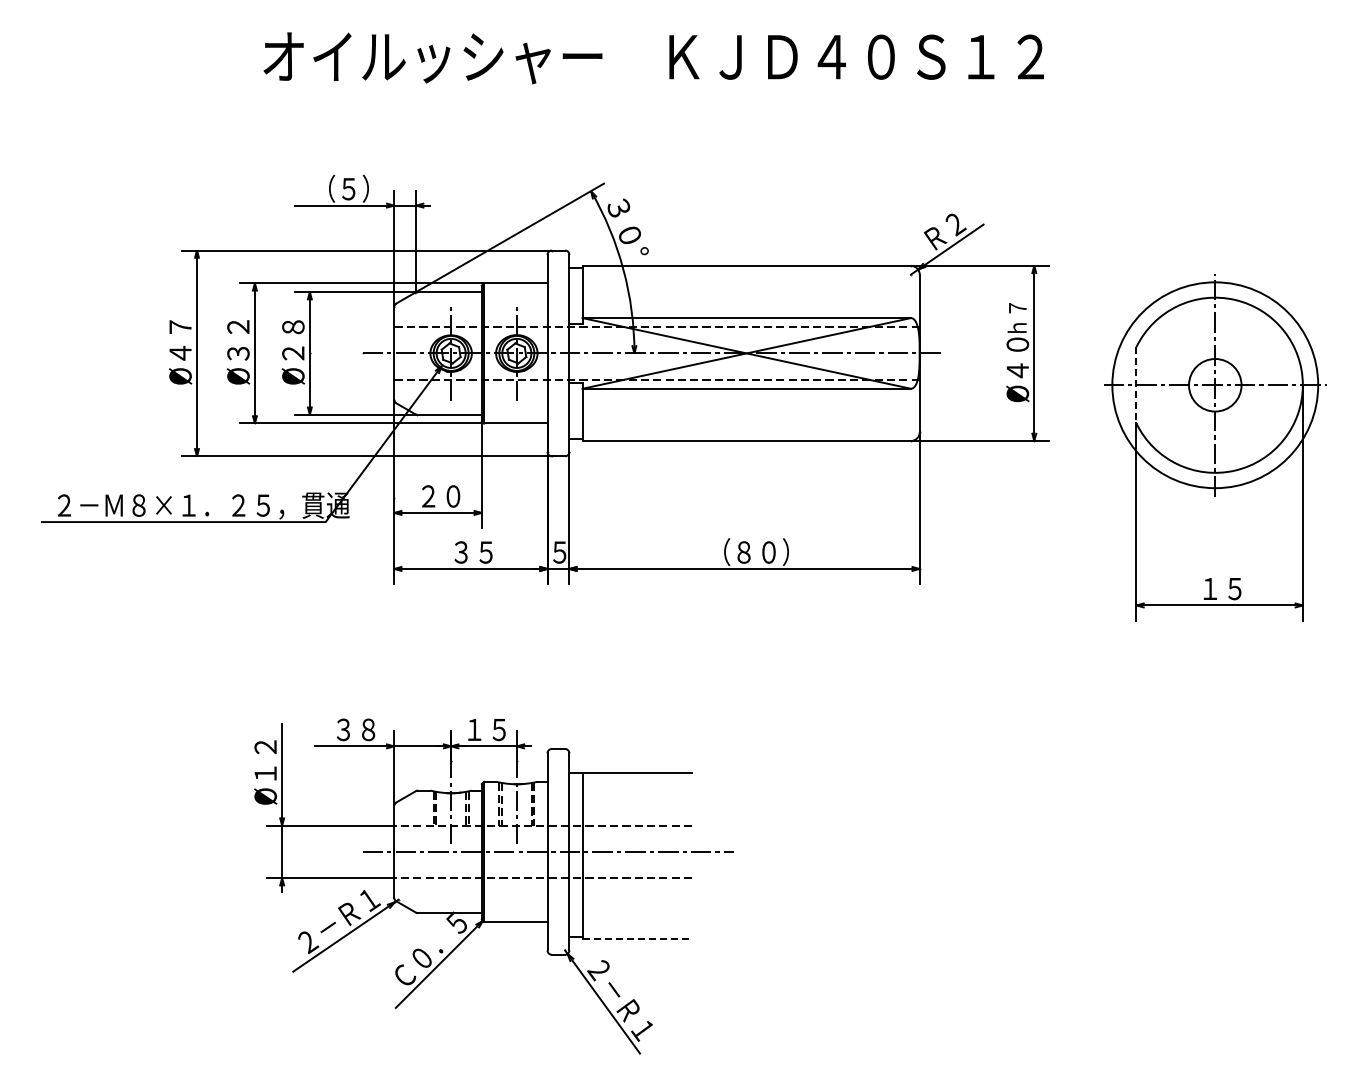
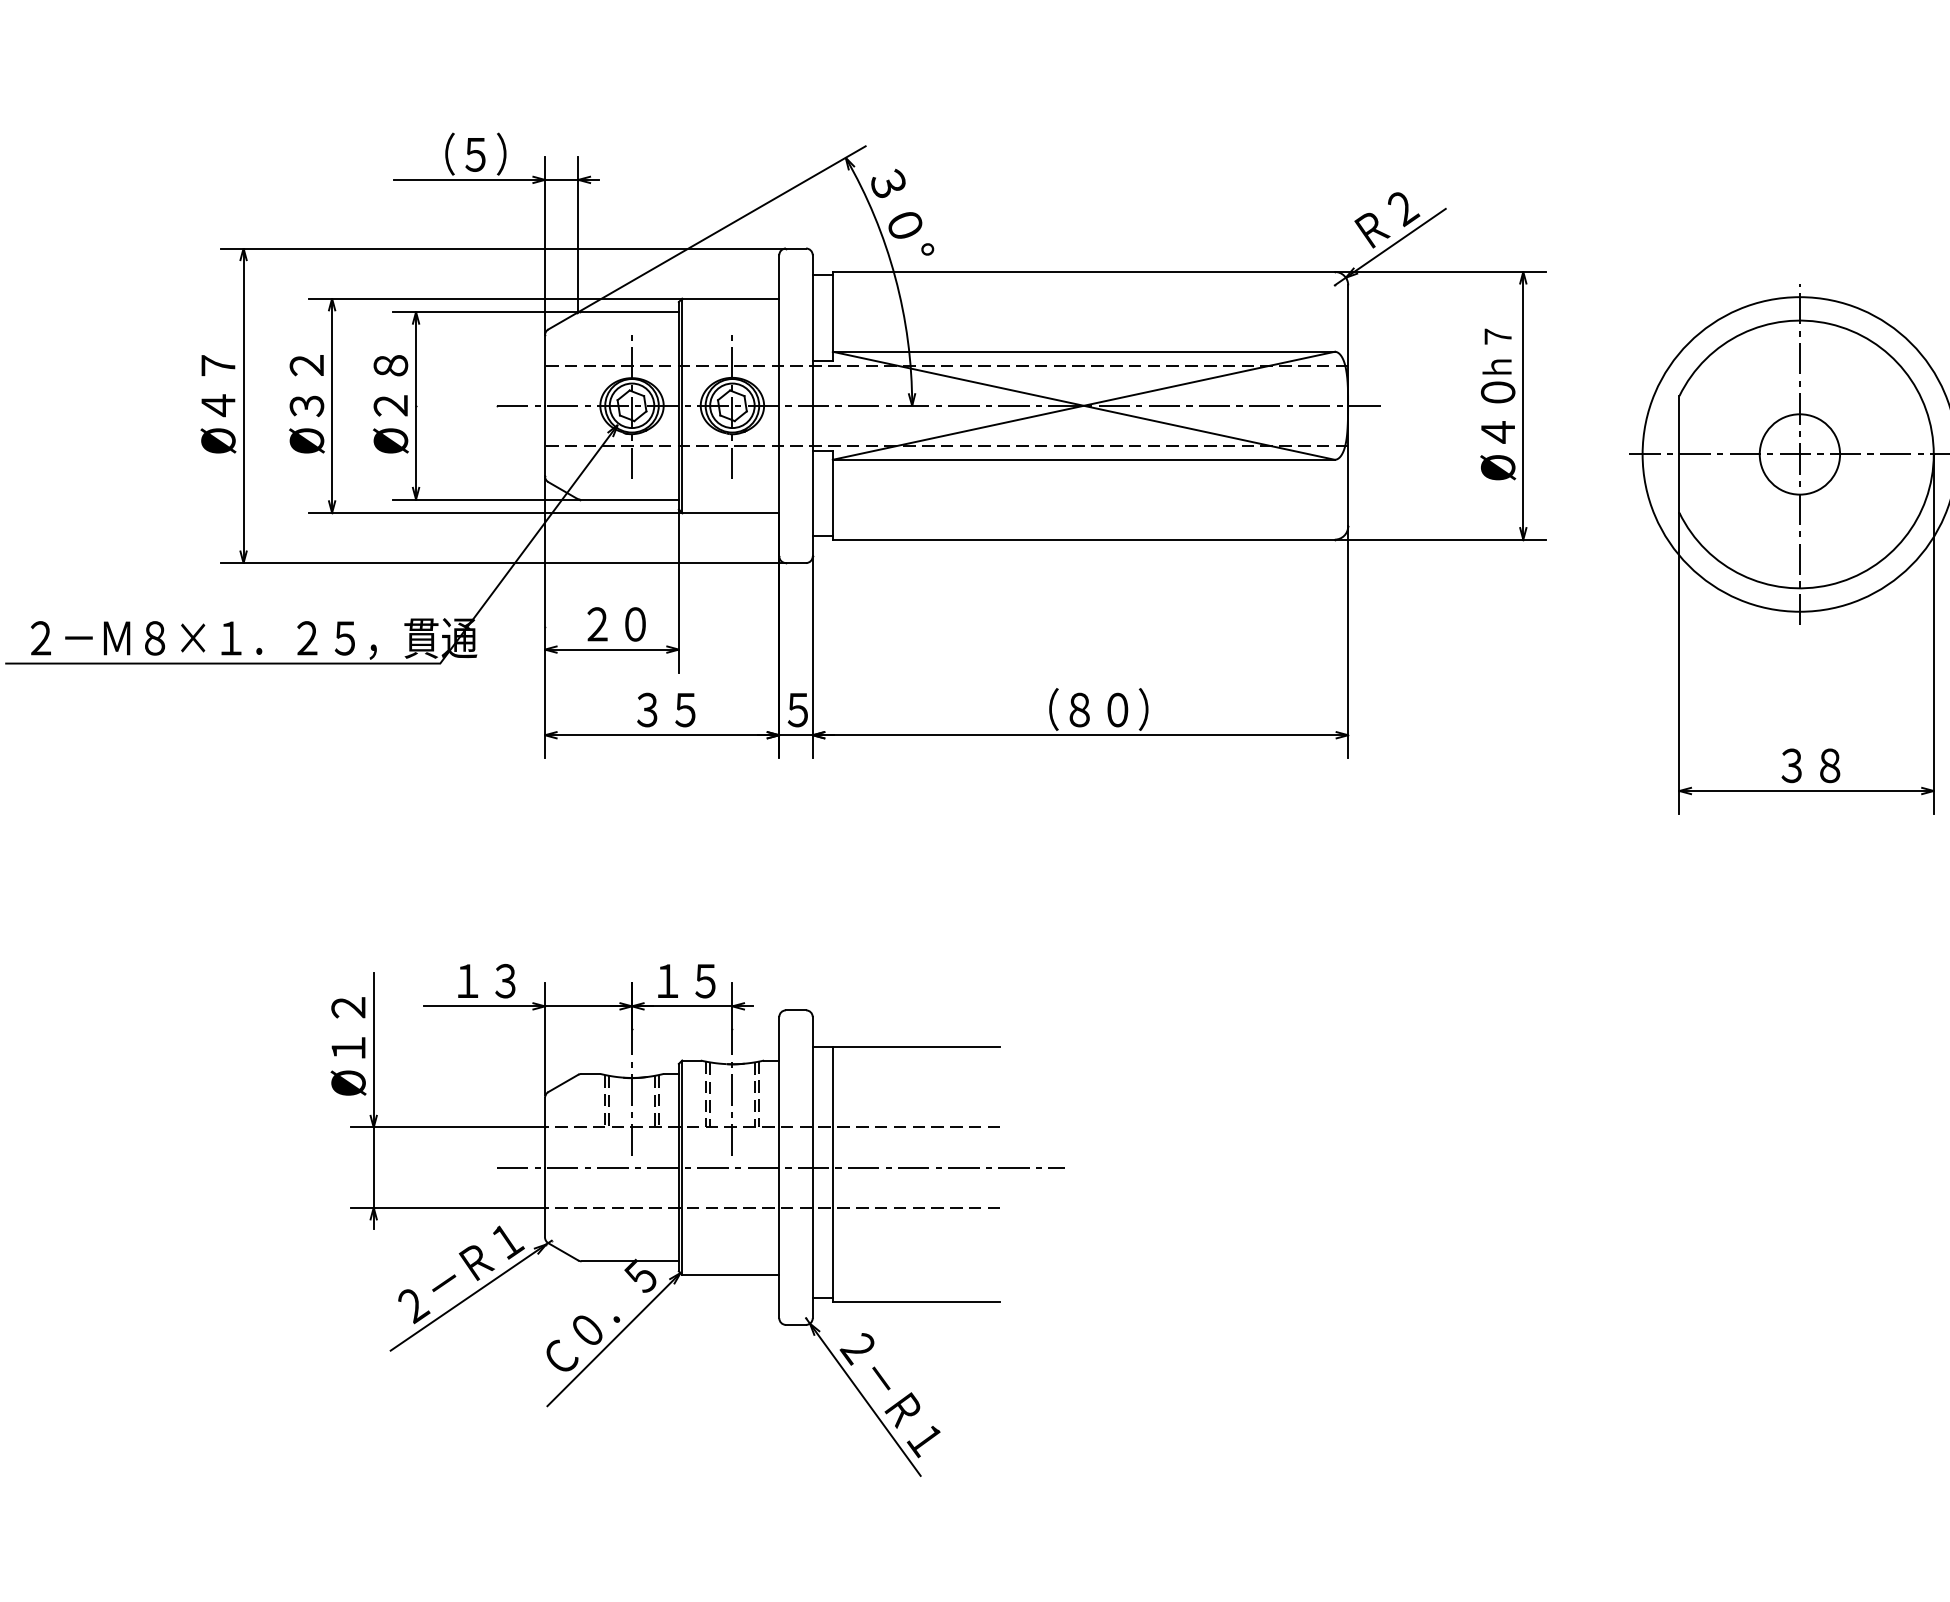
line: (1136, 385) -> (1679, 454), dashed -> solid
text: (1222, 588) -> (1810, 765), １５ -> ３８
text: (355, 729) -> (485, 980), ３８ -> １３
line: (637, 939) -> (916, 1301), dashed -> solid

